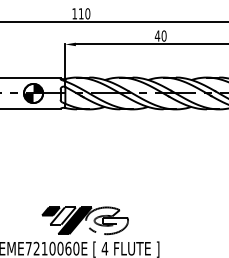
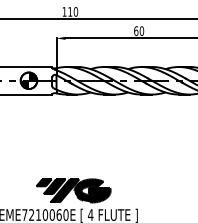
text: (157, 35) -> (136, 30), 40 -> 60
fill: (62, 215) -> (54, 186), added
fill: (107, 220) -> (92, 190), added

